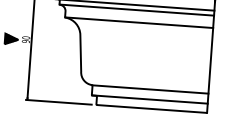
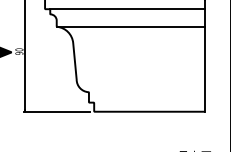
line: (136, 10) -> (127, 14), removed
line: (149, 89) -> (146, 92), removed
line: (150, 99) -> (147, 102), removed

